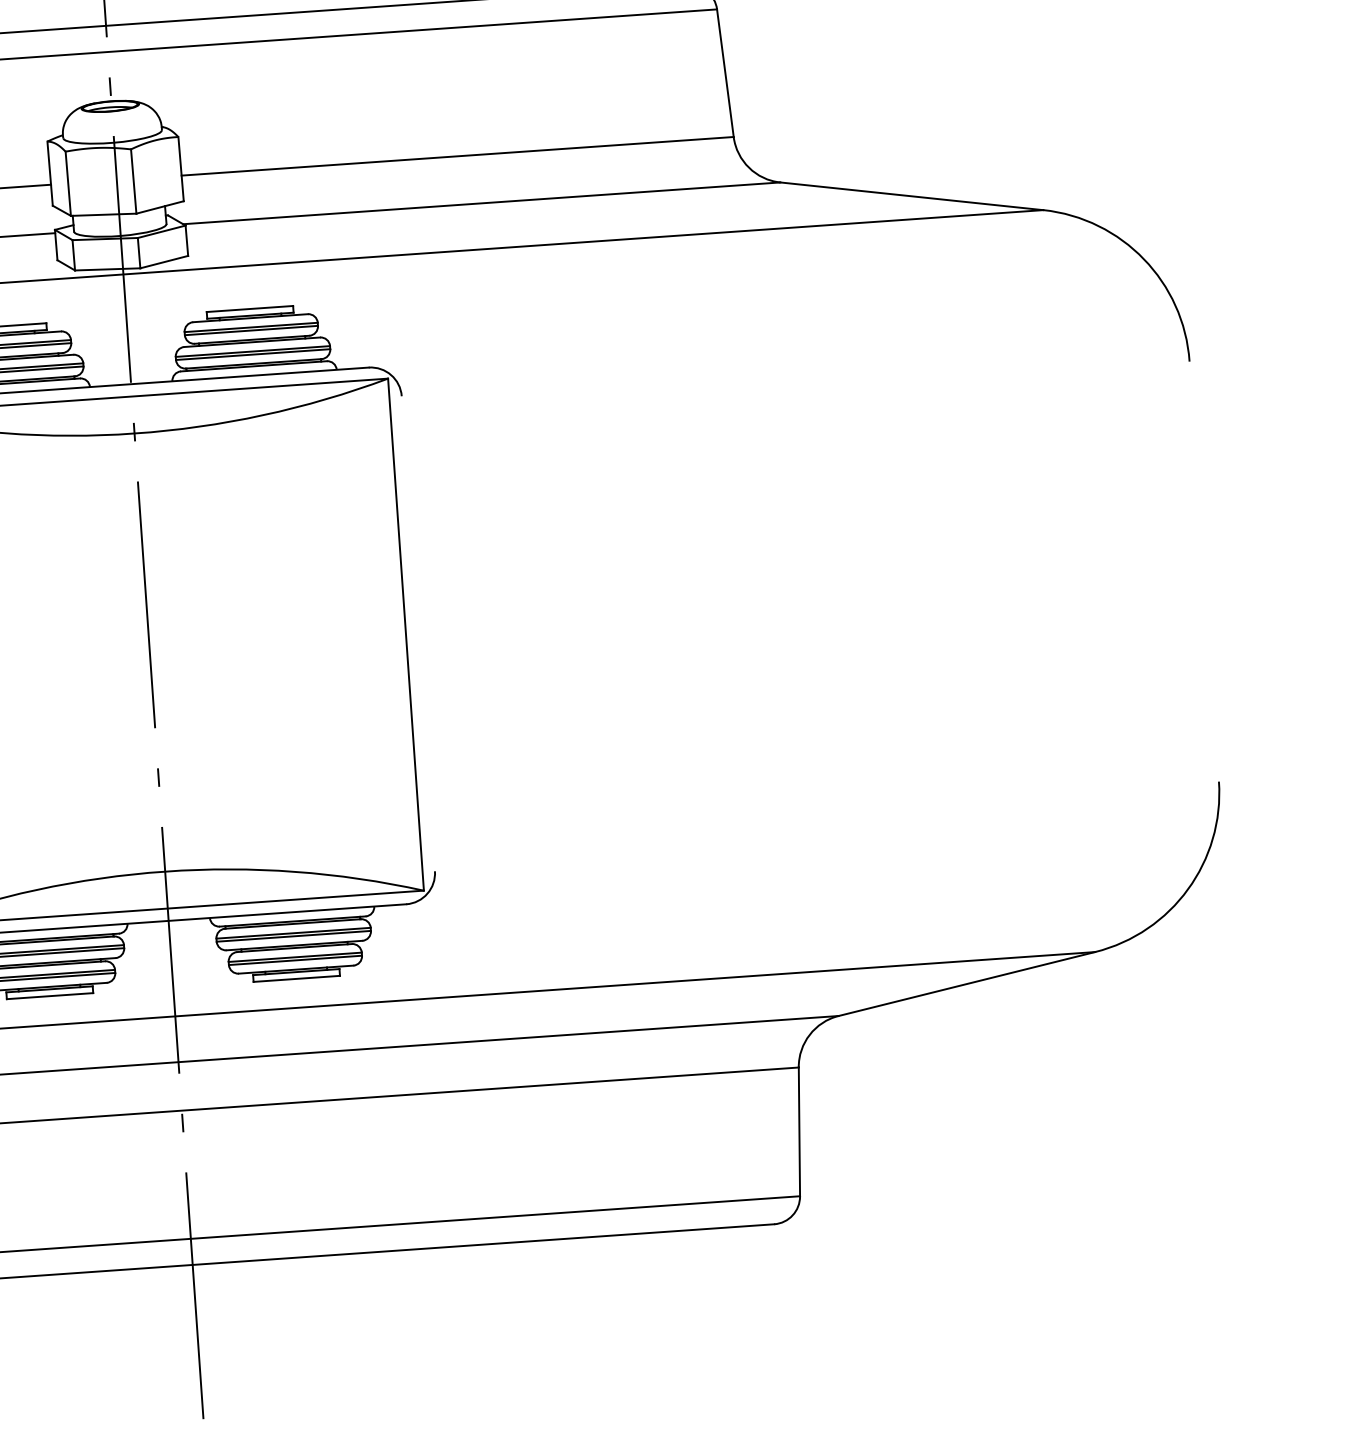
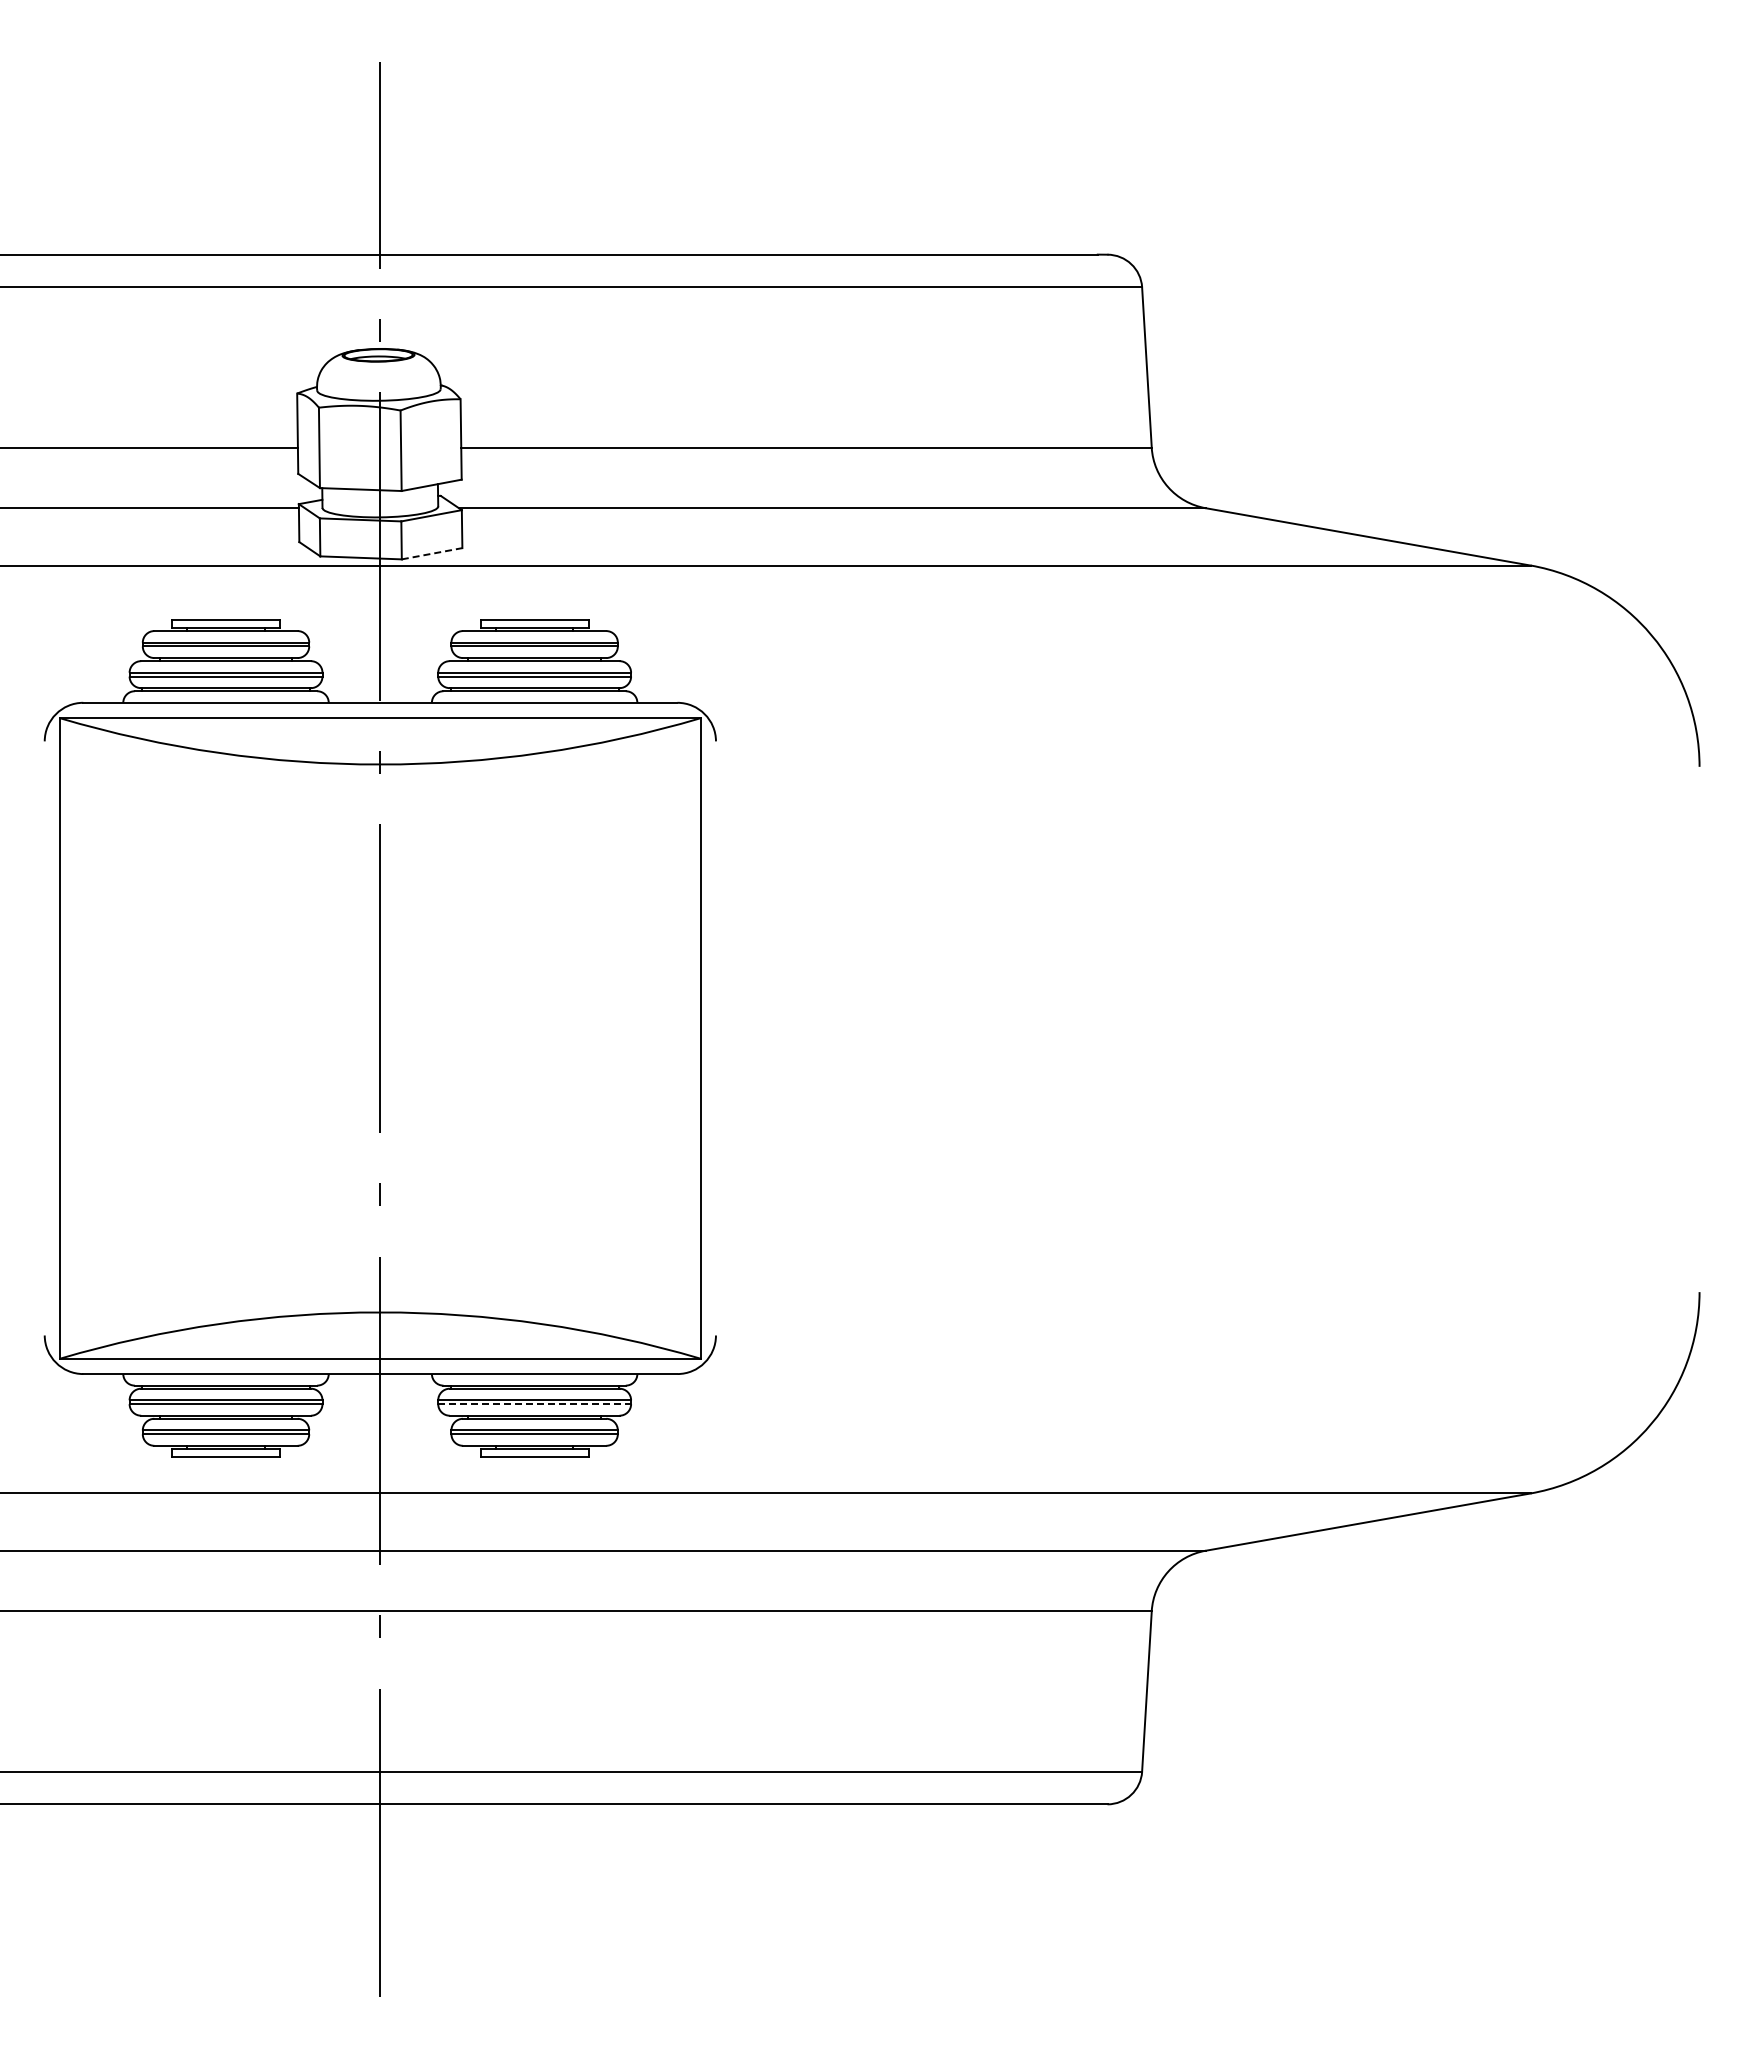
line: (164, 261) -> (432, 553), solid -> dashed
line: (294, 936) -> (535, 1404), solid -> dashed

